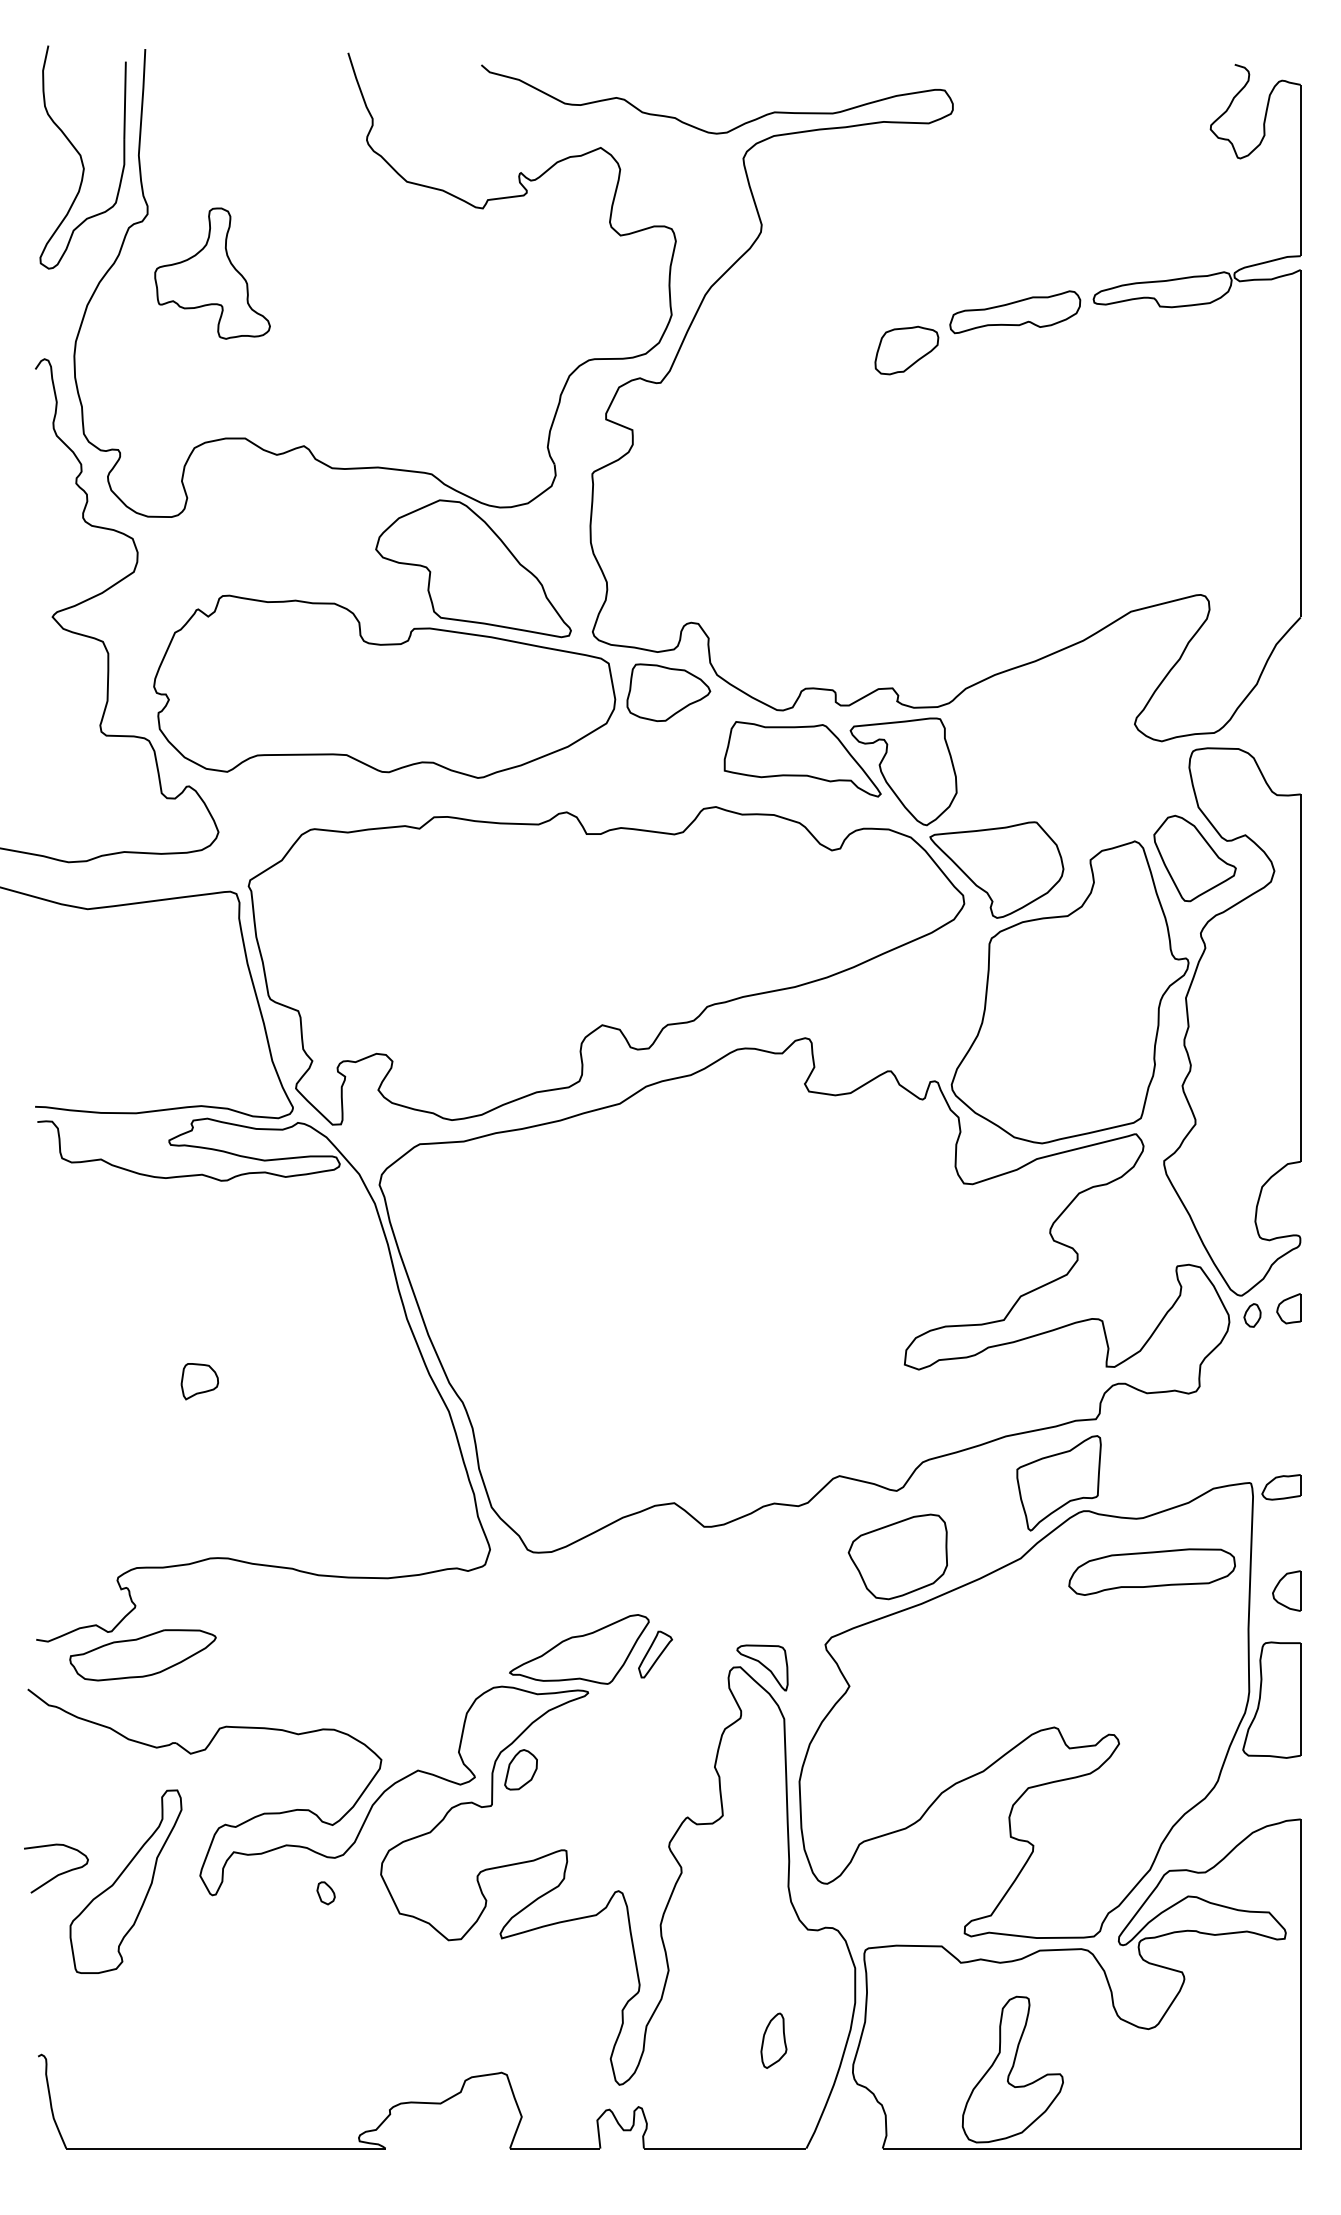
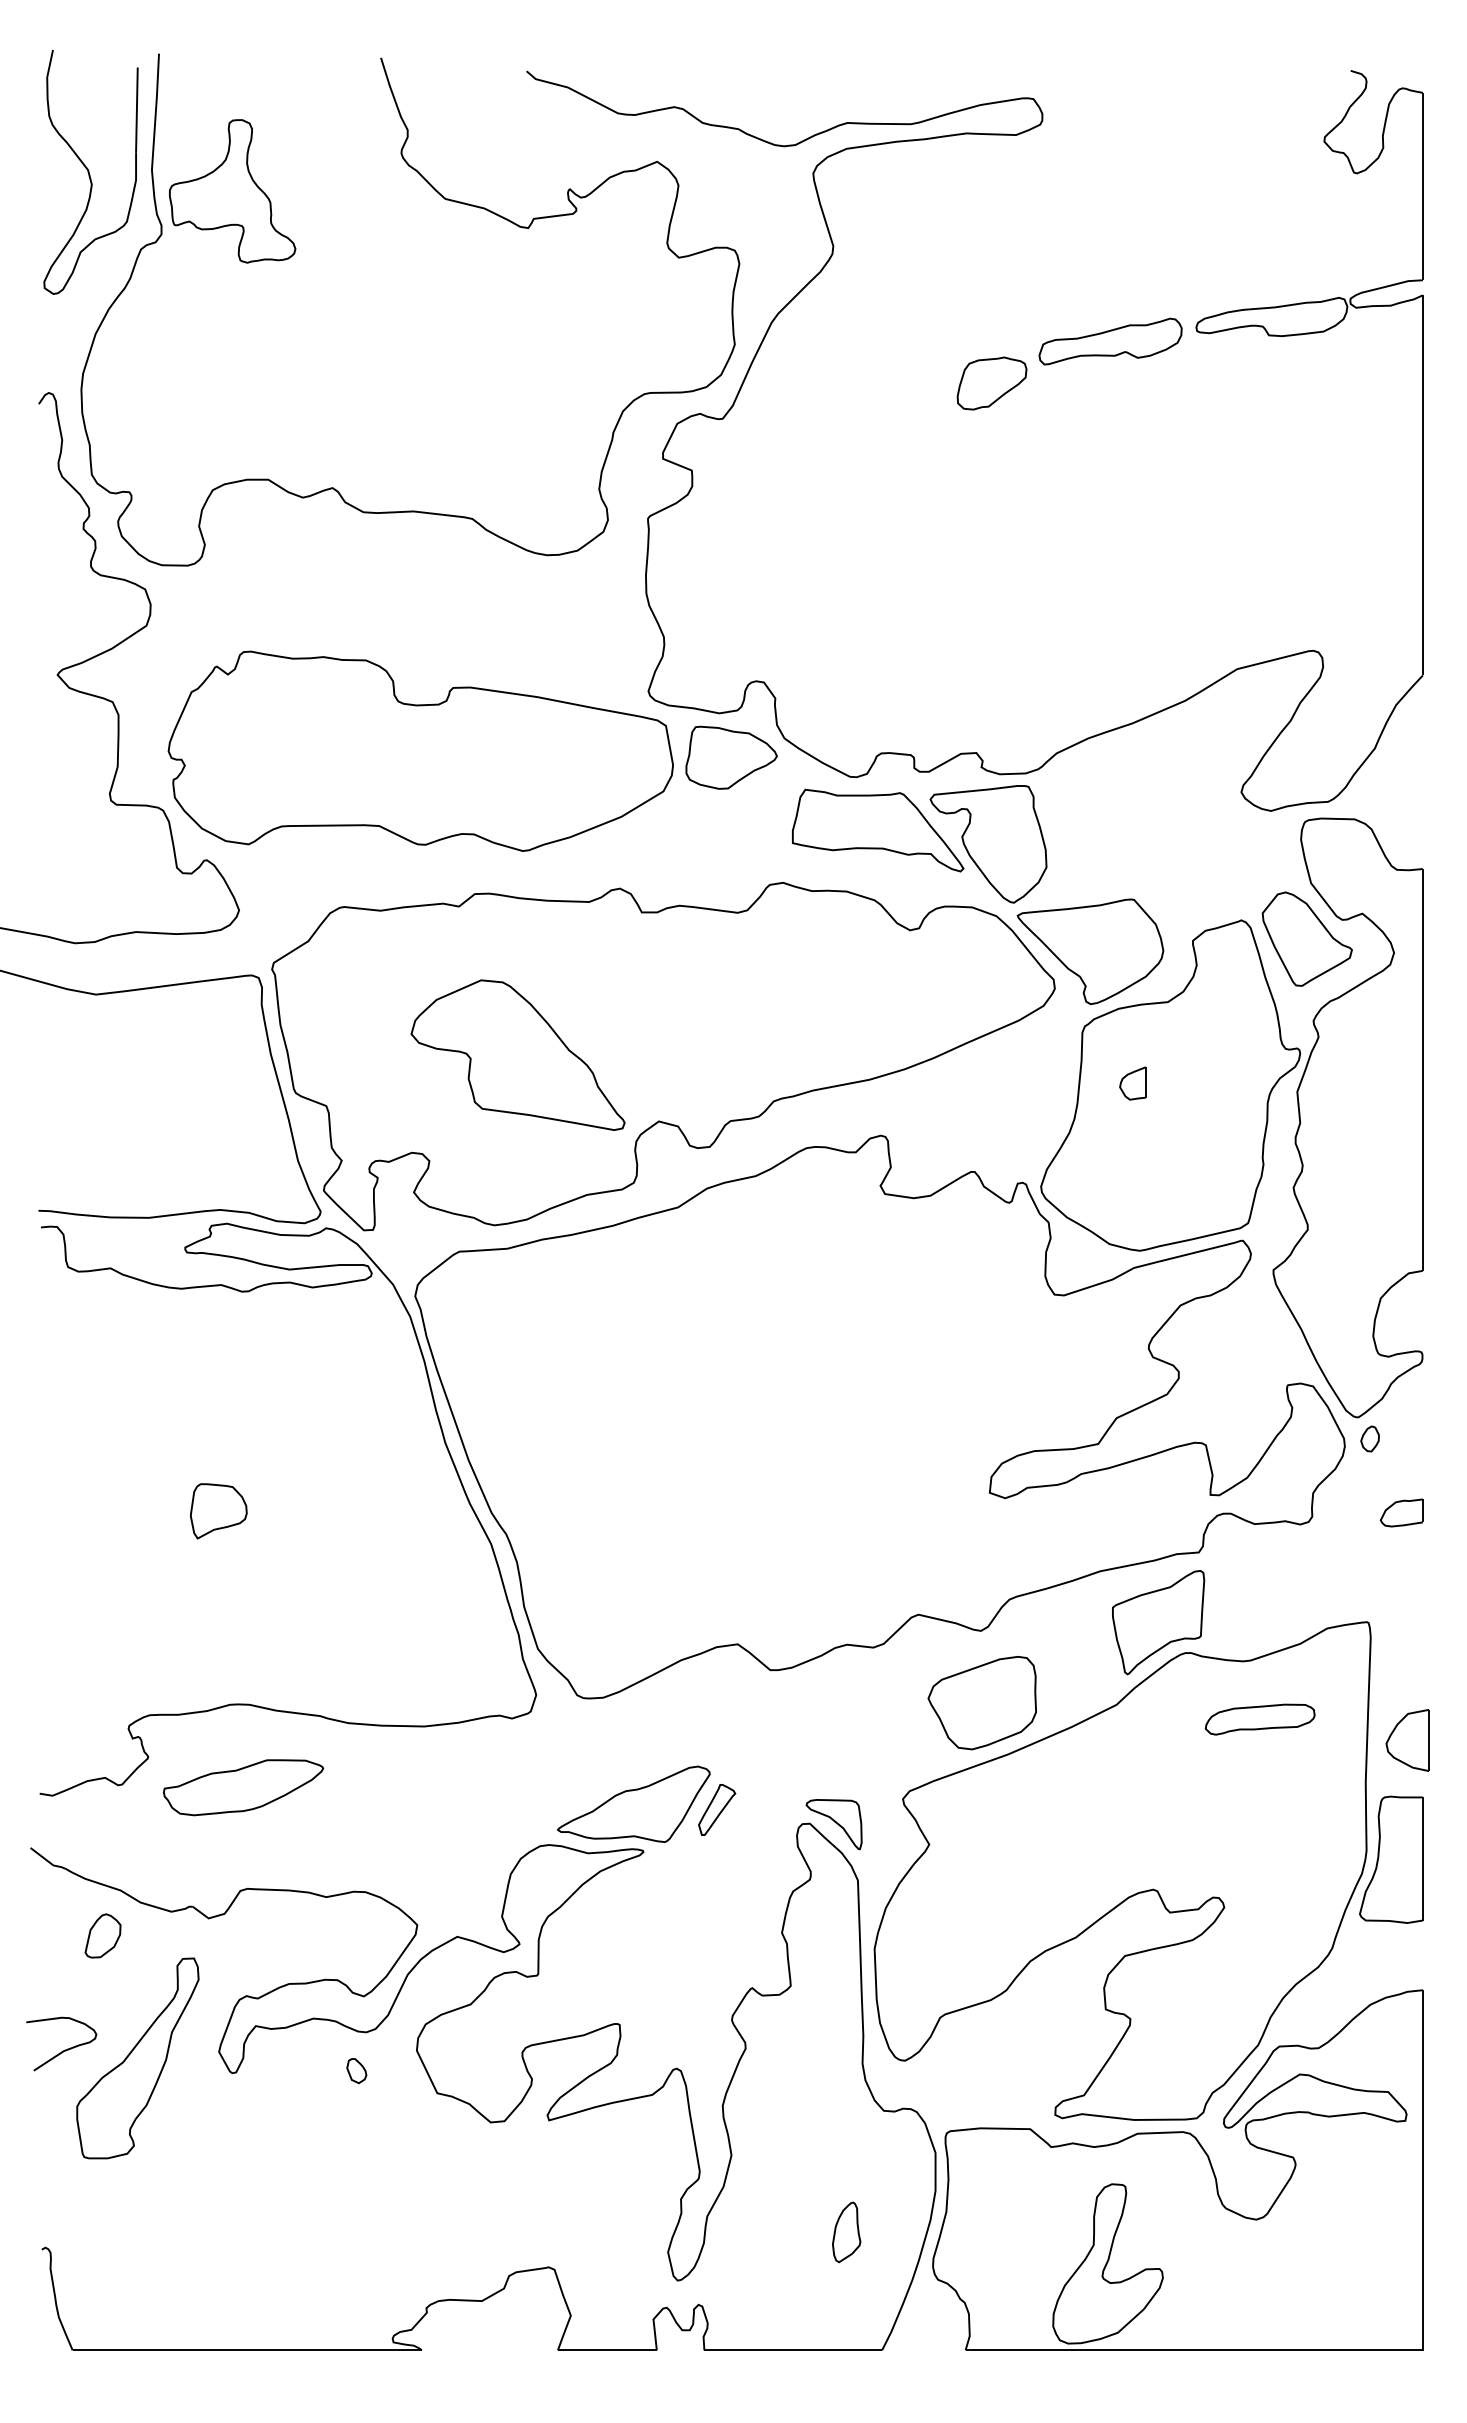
part: (212, 273) -> (232, 191), moved
part: (473, 568) -> (517, 1054), moved
part: (1288, 1308) -> (1132, 1083), moved
part: (199, 1381) -> (218, 1511), size x1.4
part: (1281, 1486) -> (1401, 1512), moved
part: (1151, 1571) -> (1259, 1719), size x0.6
part: (1286, 1591) -> (1407, 1740), size x1.4
part: (143, 1655) -> (243, 1787), moved
part: (520, 1769) -> (102, 1935), moved

